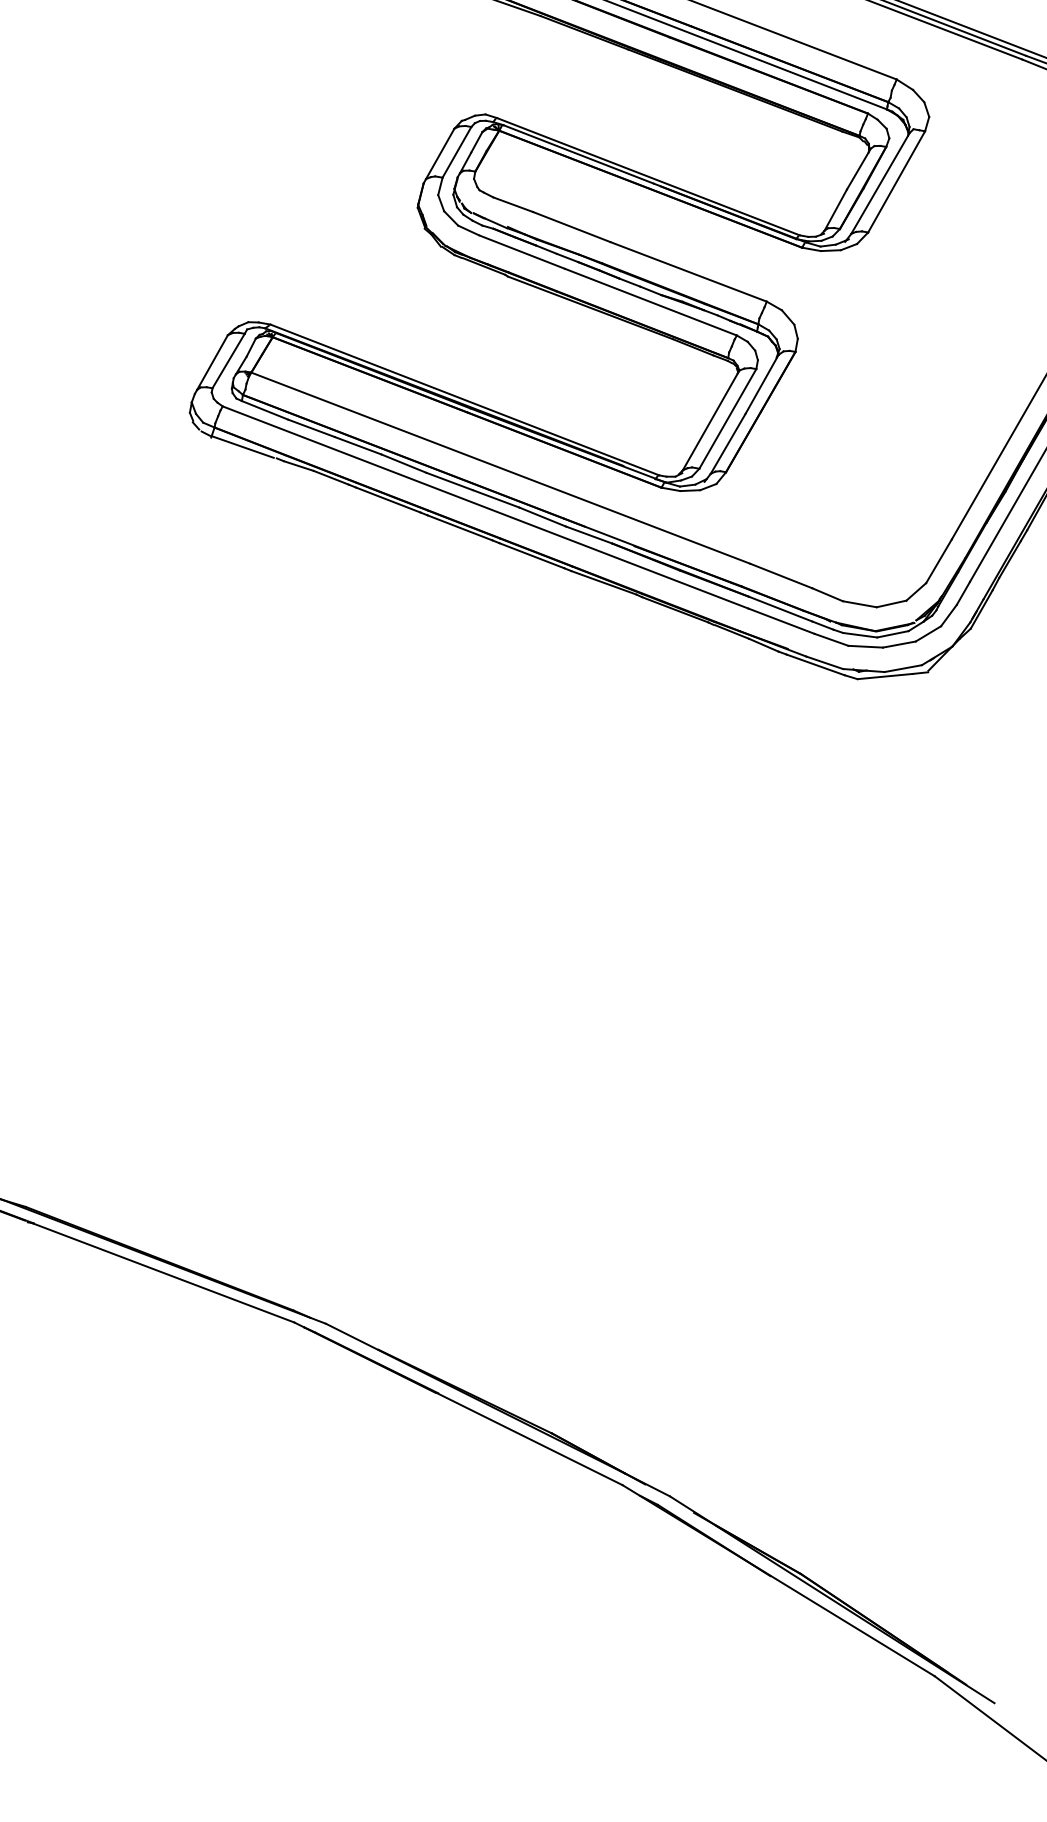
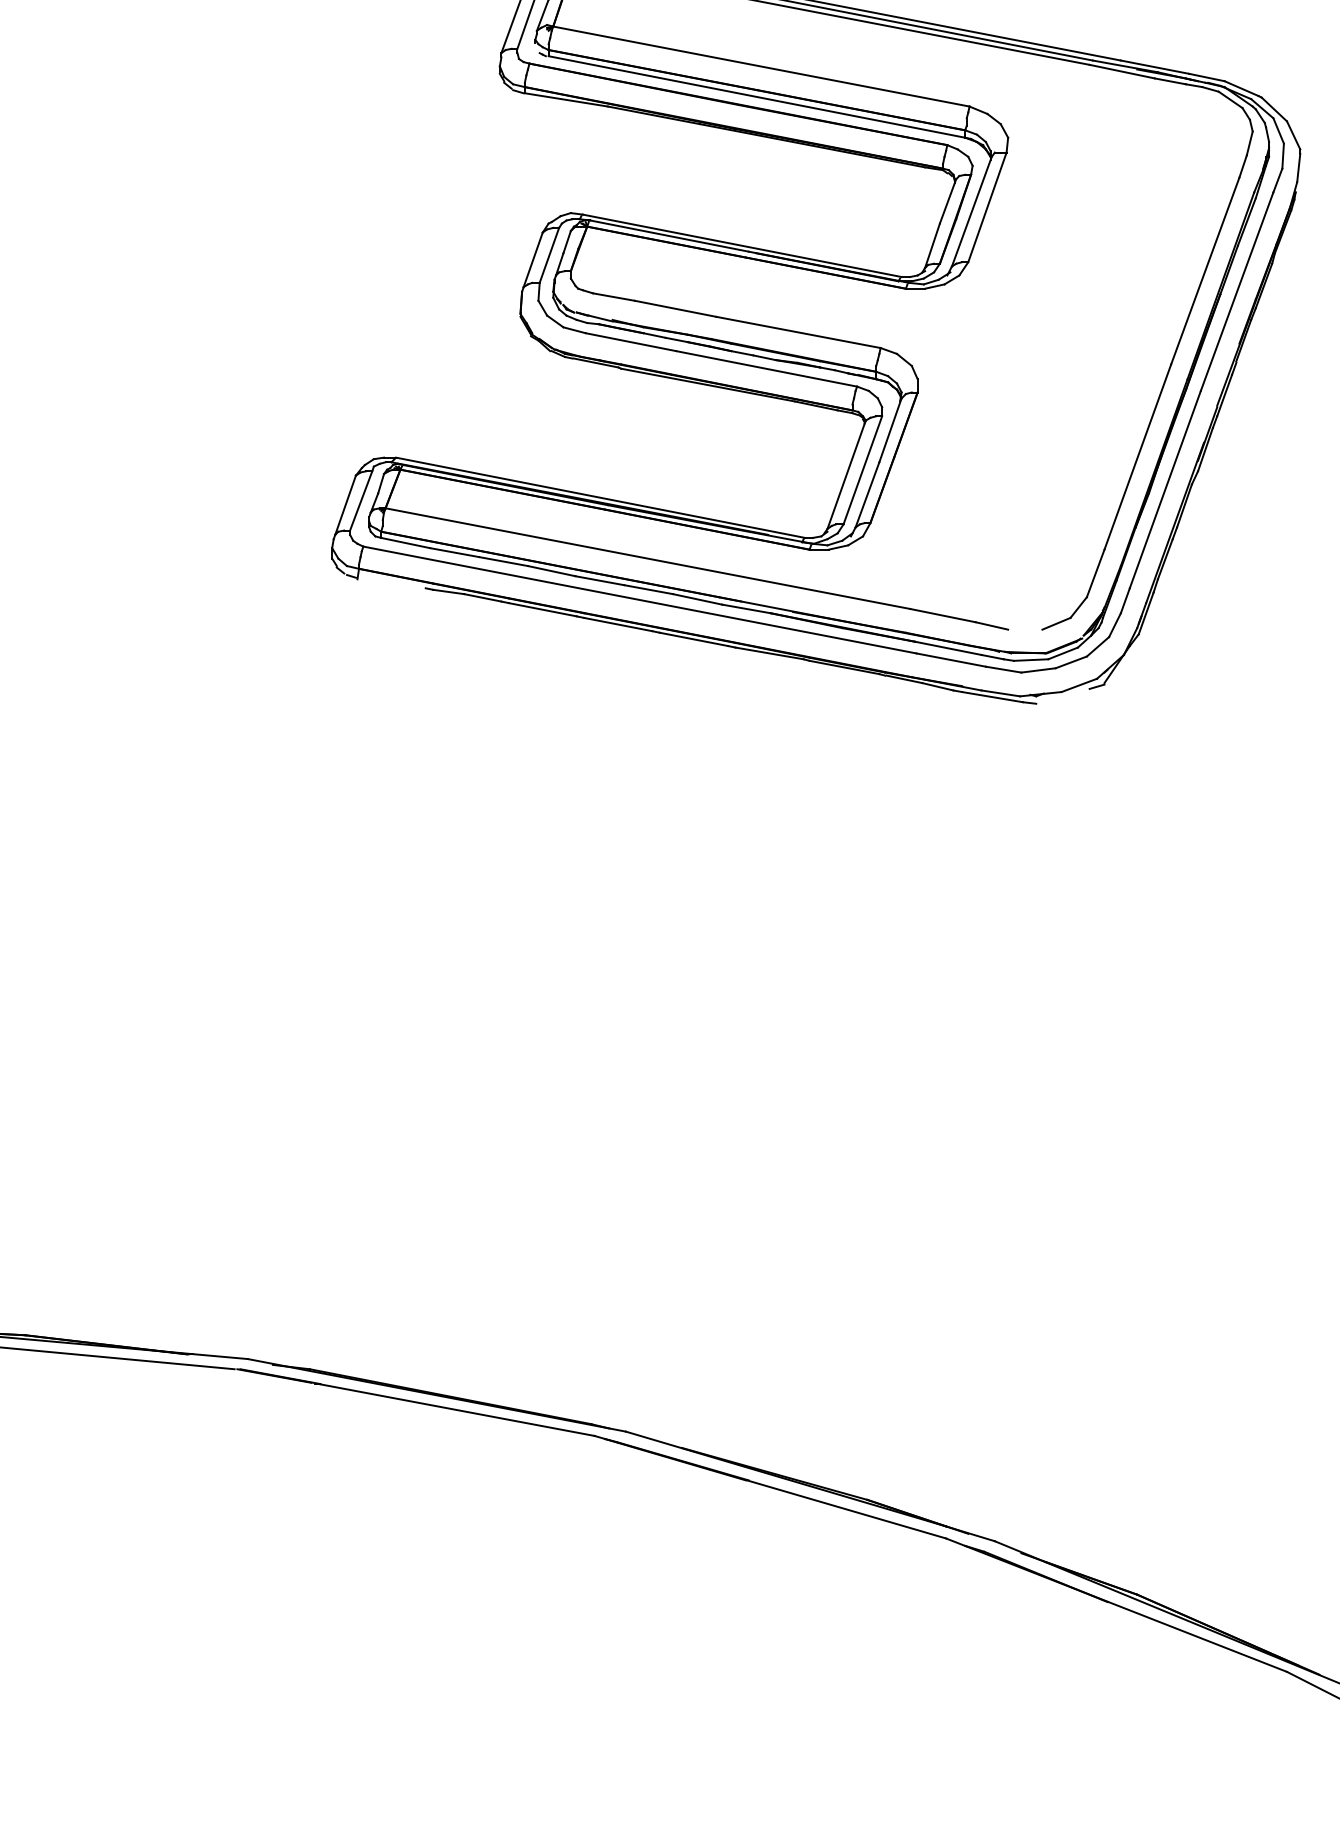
line: (242, 446) -> (389, 582), removed
line: (860, 604) -> (1025, 629), removed
line: (884, 675) -> (1062, 695), removed

